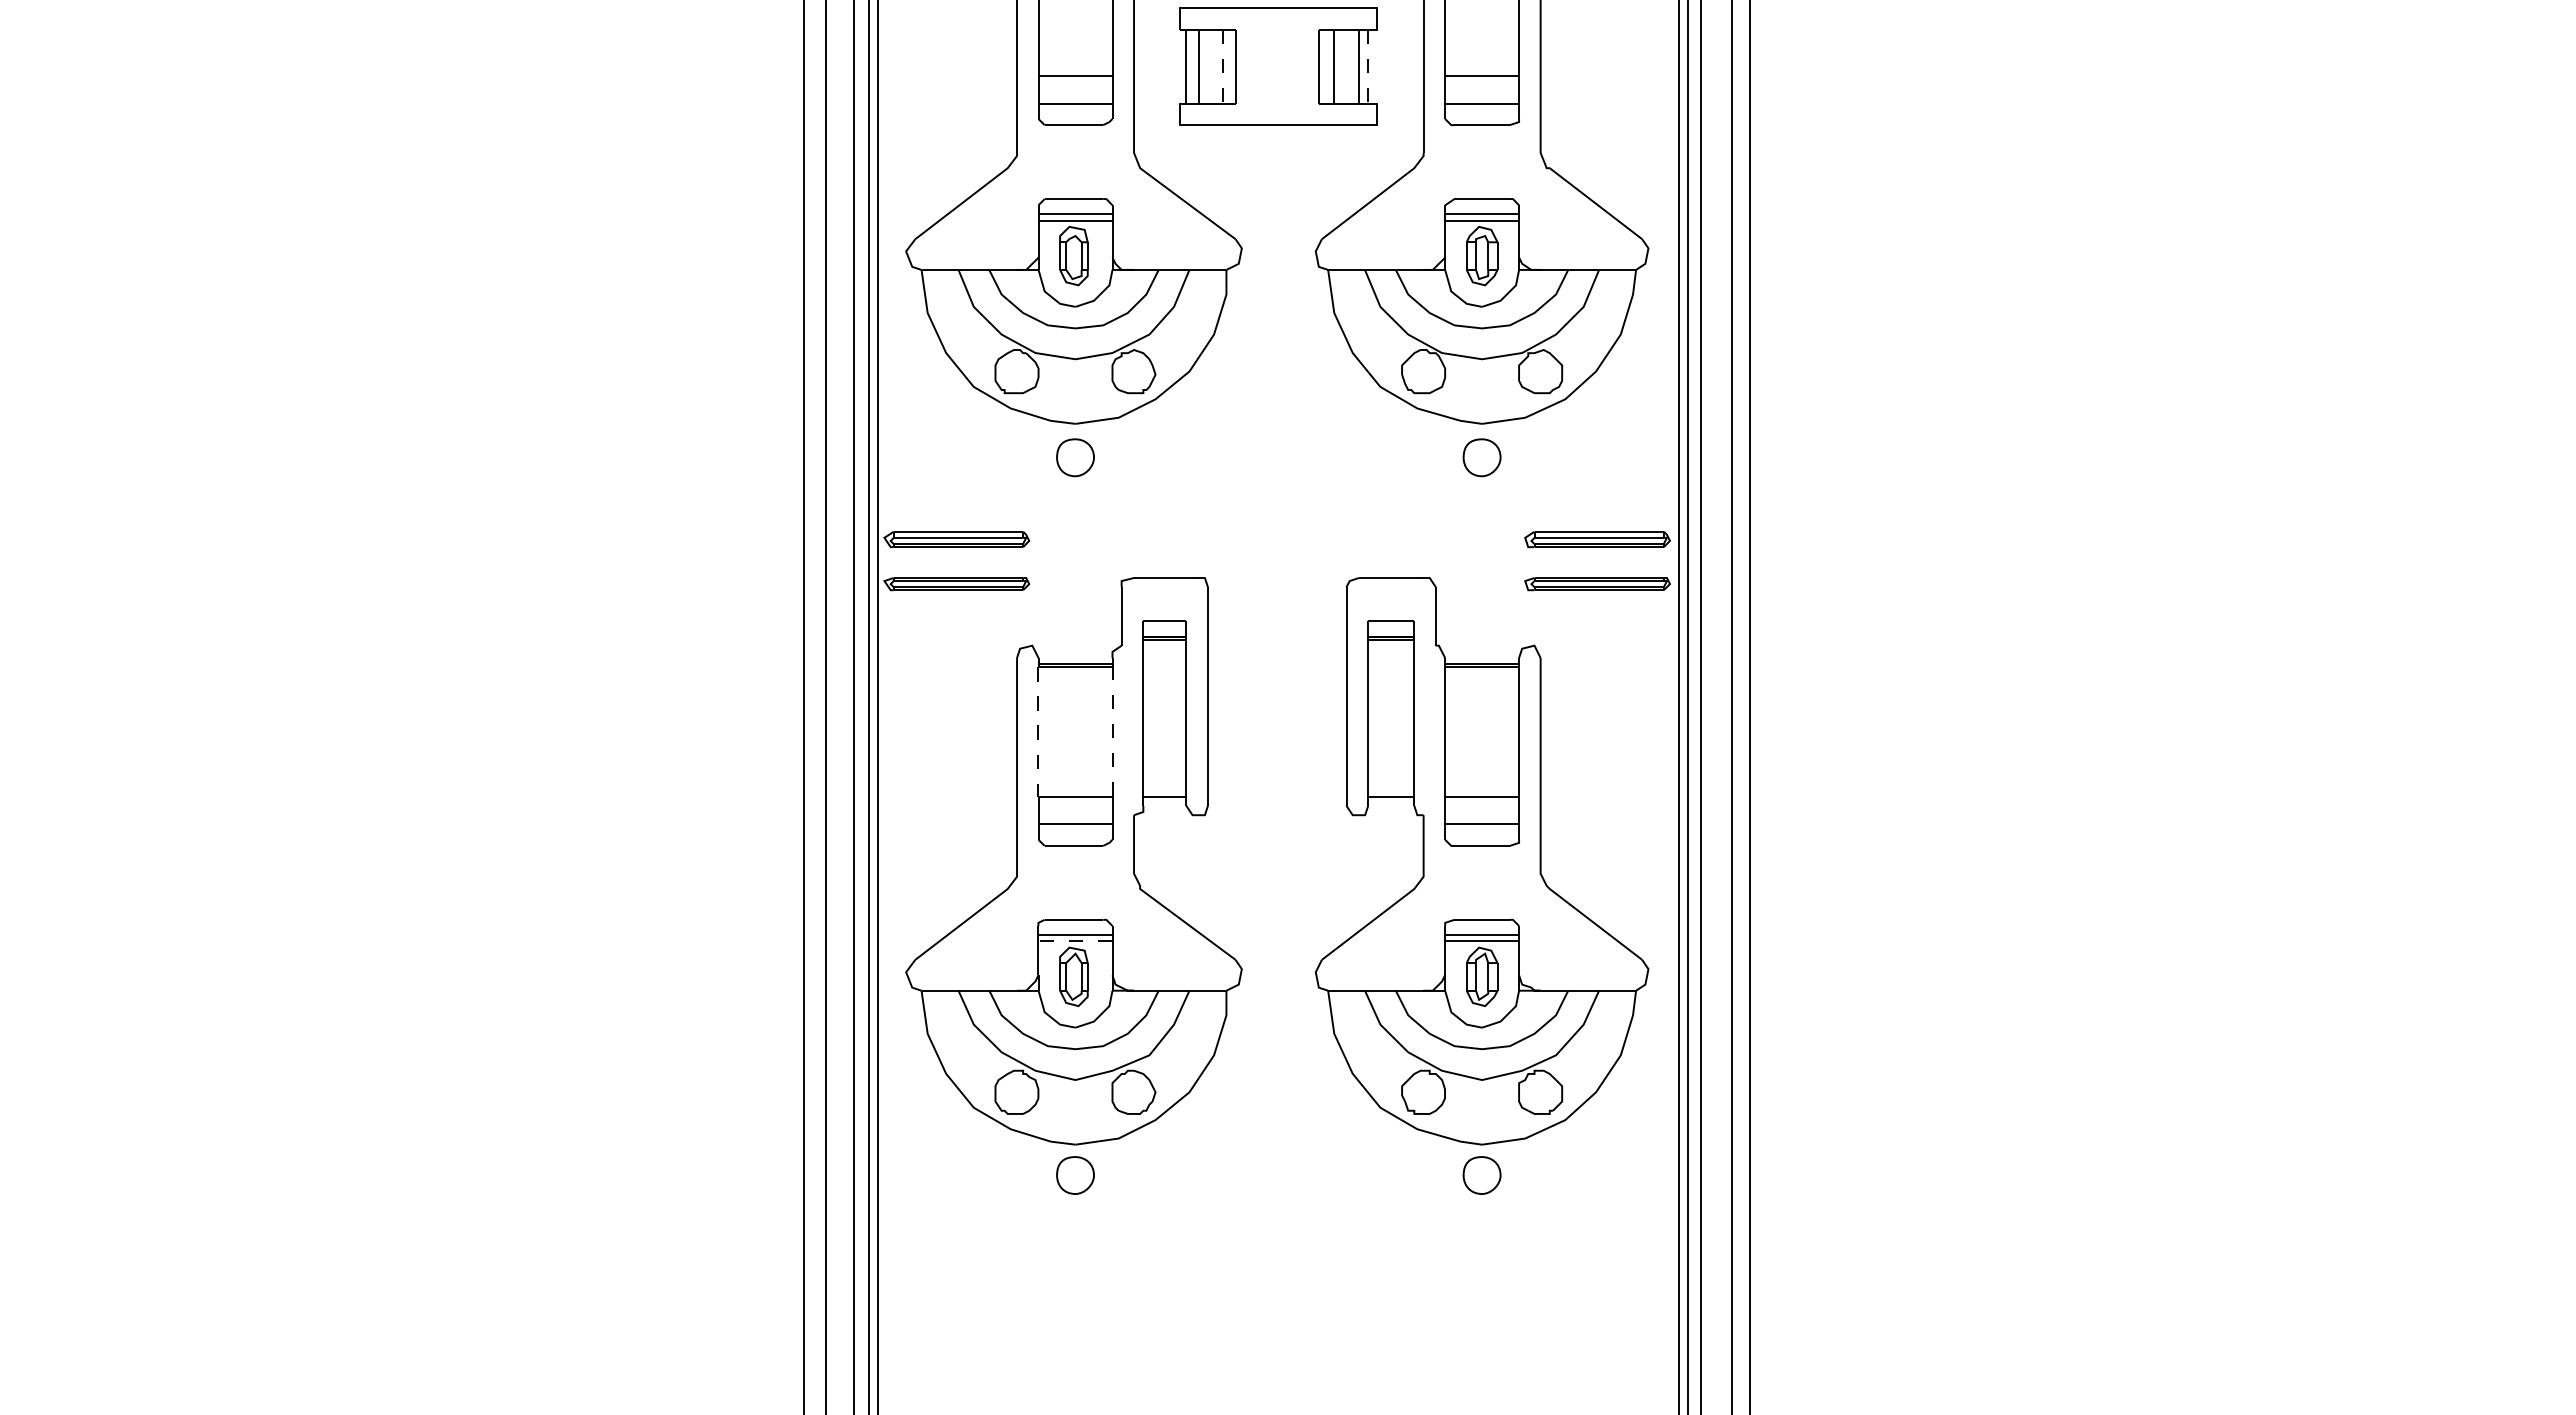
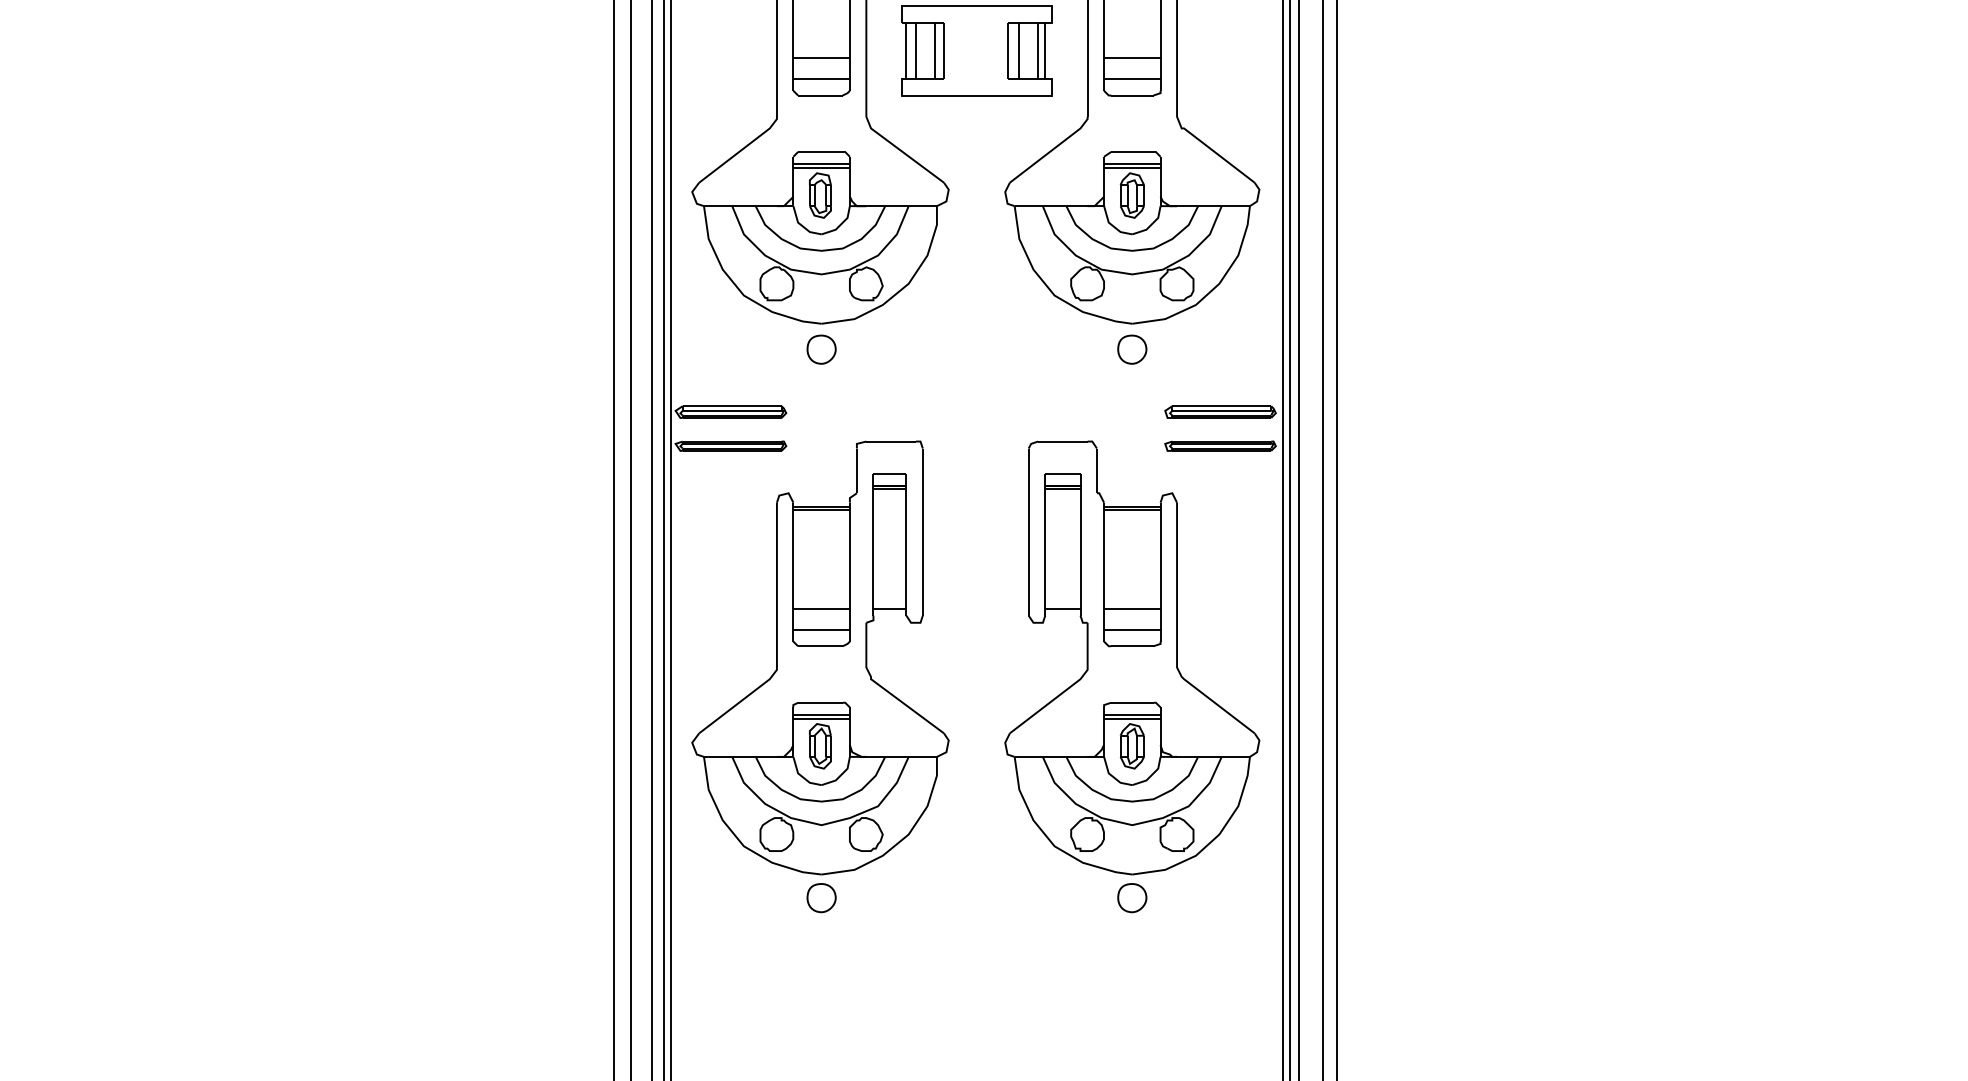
line: (1223, 66) -> (934, 50), dashed -> solid
line: (1368, 66) -> (1045, 50), dashed -> solid
line: (1038, 731) -> (793, 558), dashed -> solid
line: (1112, 731) -> (849, 558), dashed -> solid
line: (1074, 941) -> (820, 719), dashed -> solid

